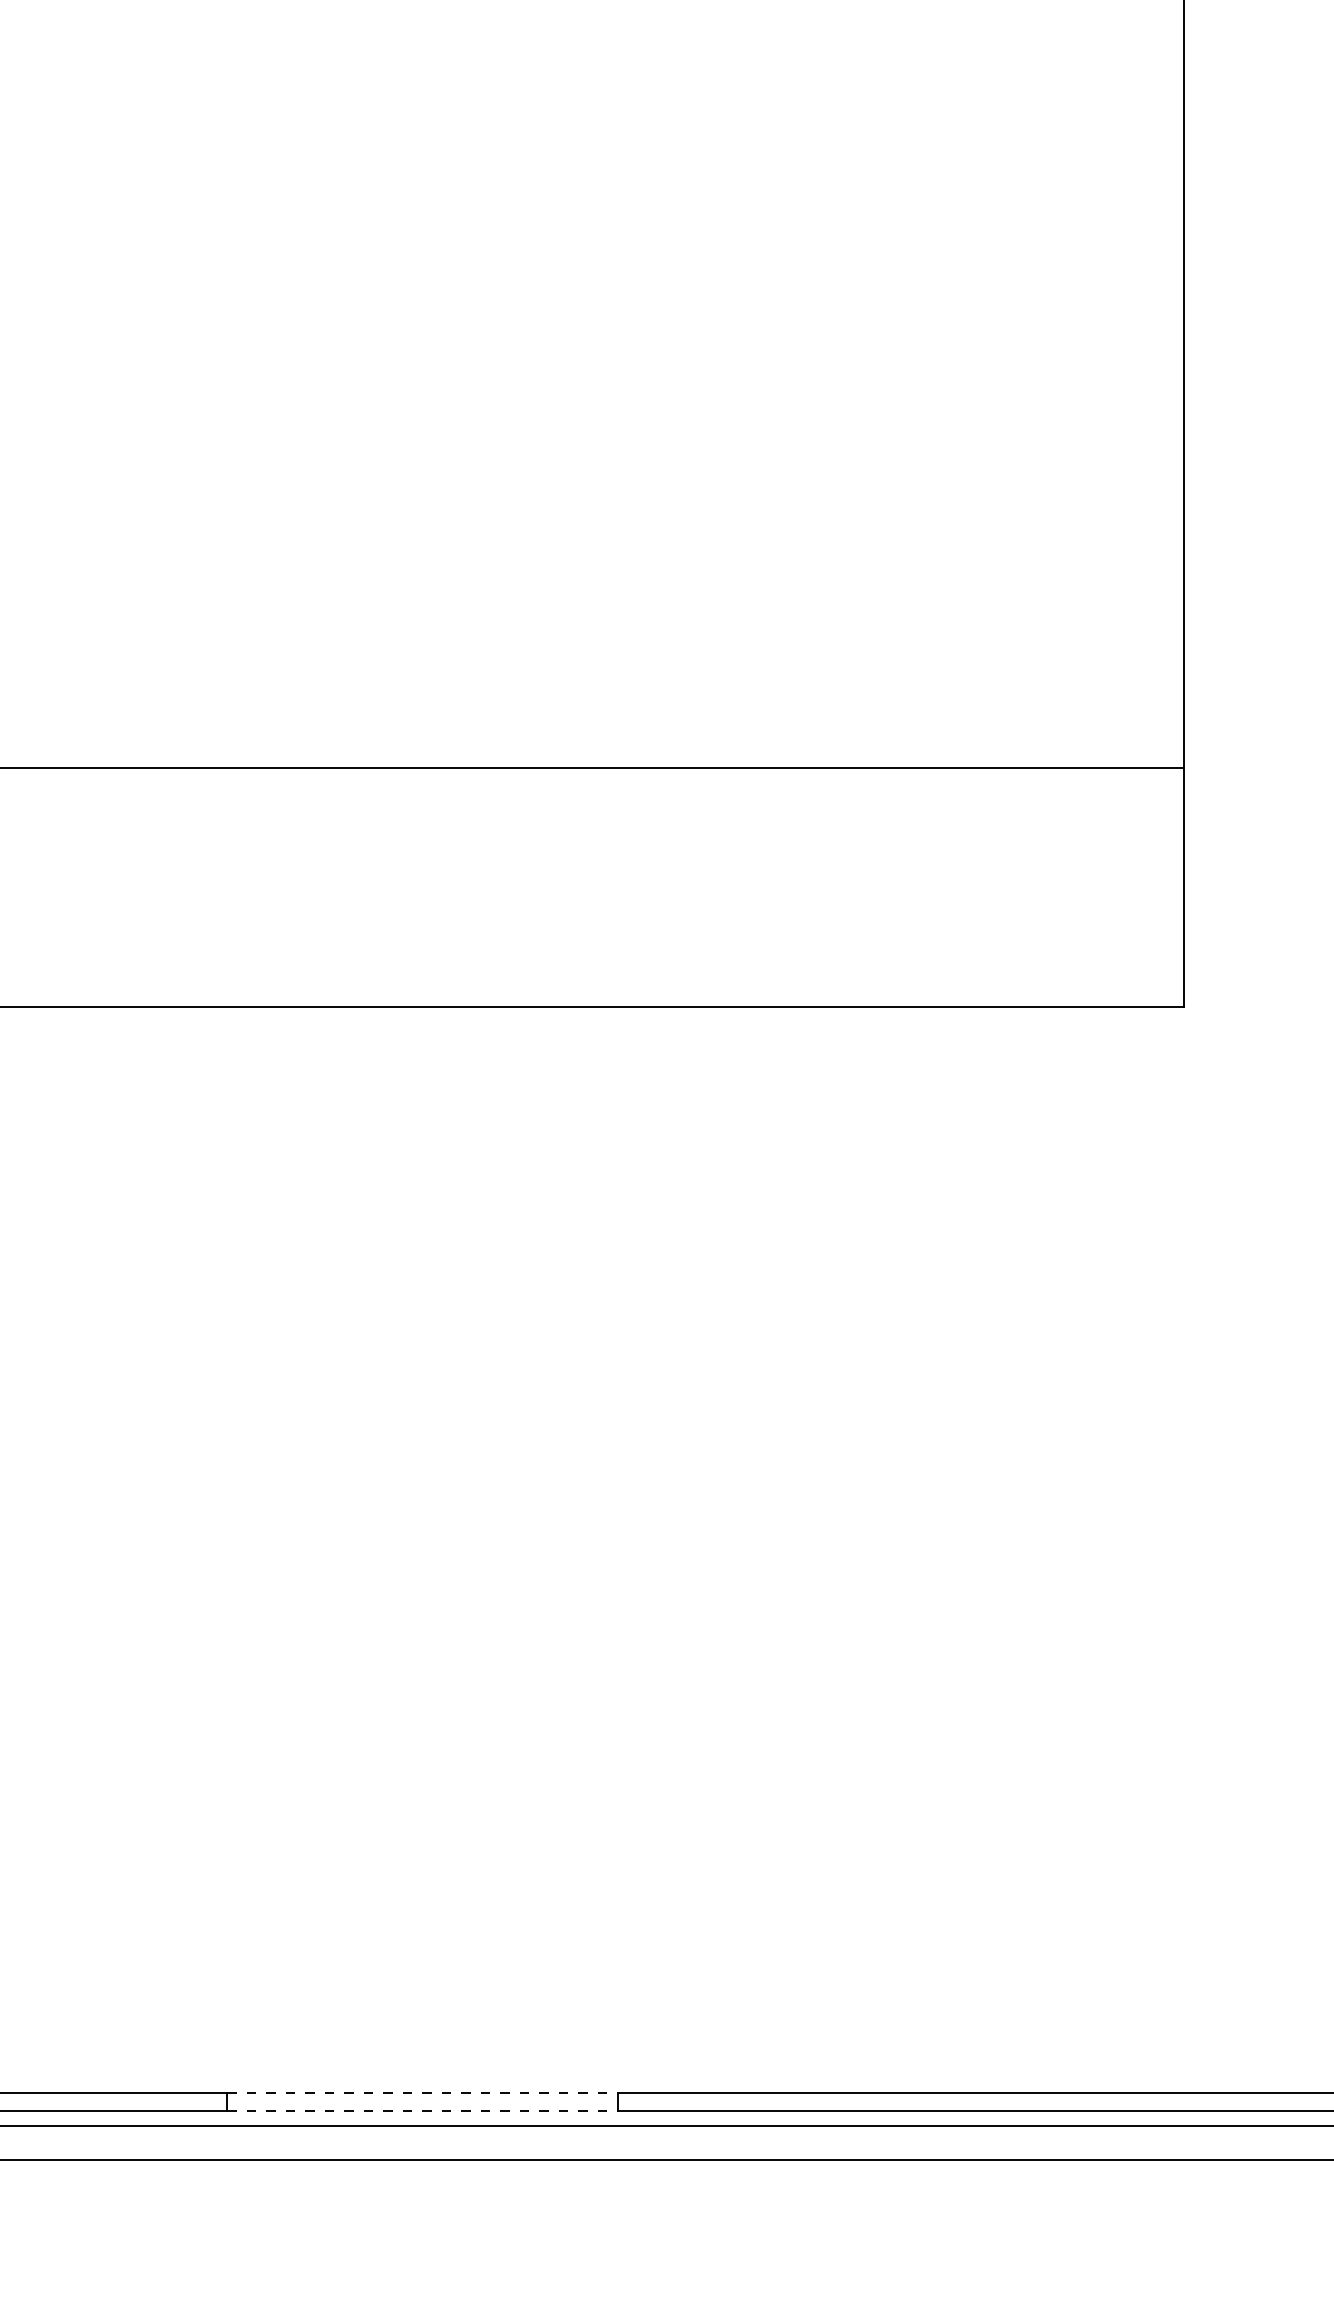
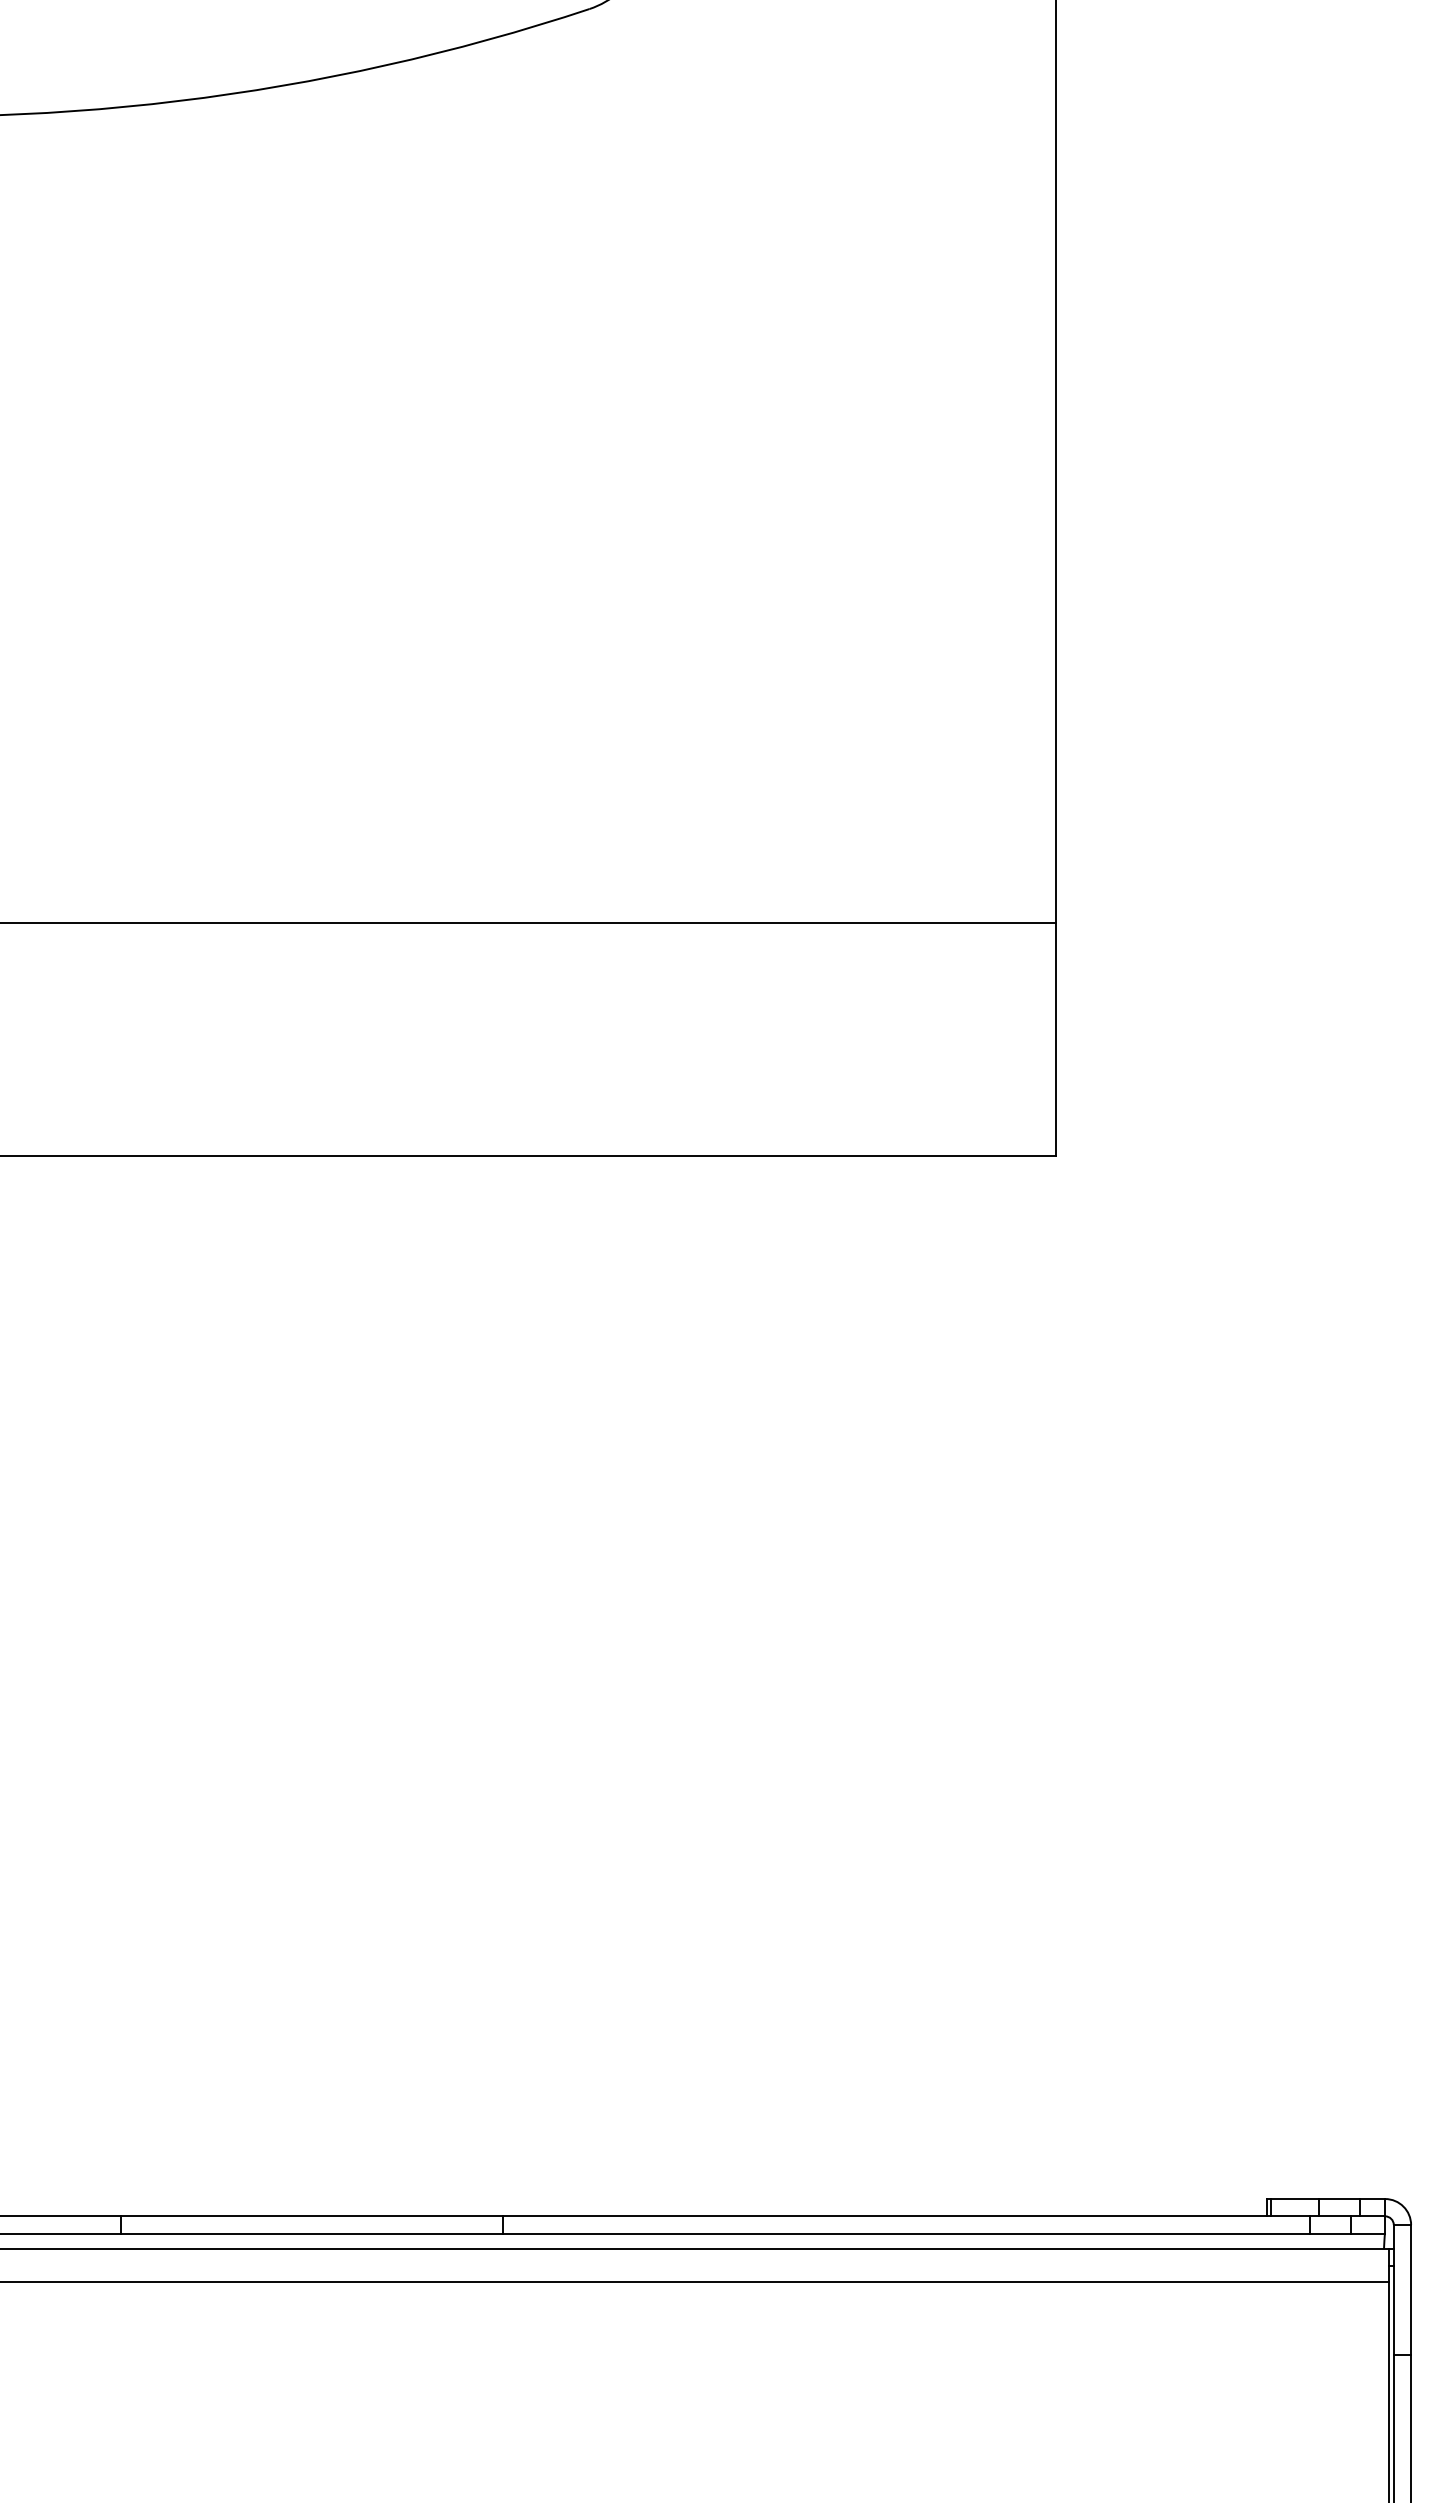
line: (422, 2092) -> (311, 2216), dashed -> solid
line: (422, 2110) -> (311, 2233), dashed -> solid

